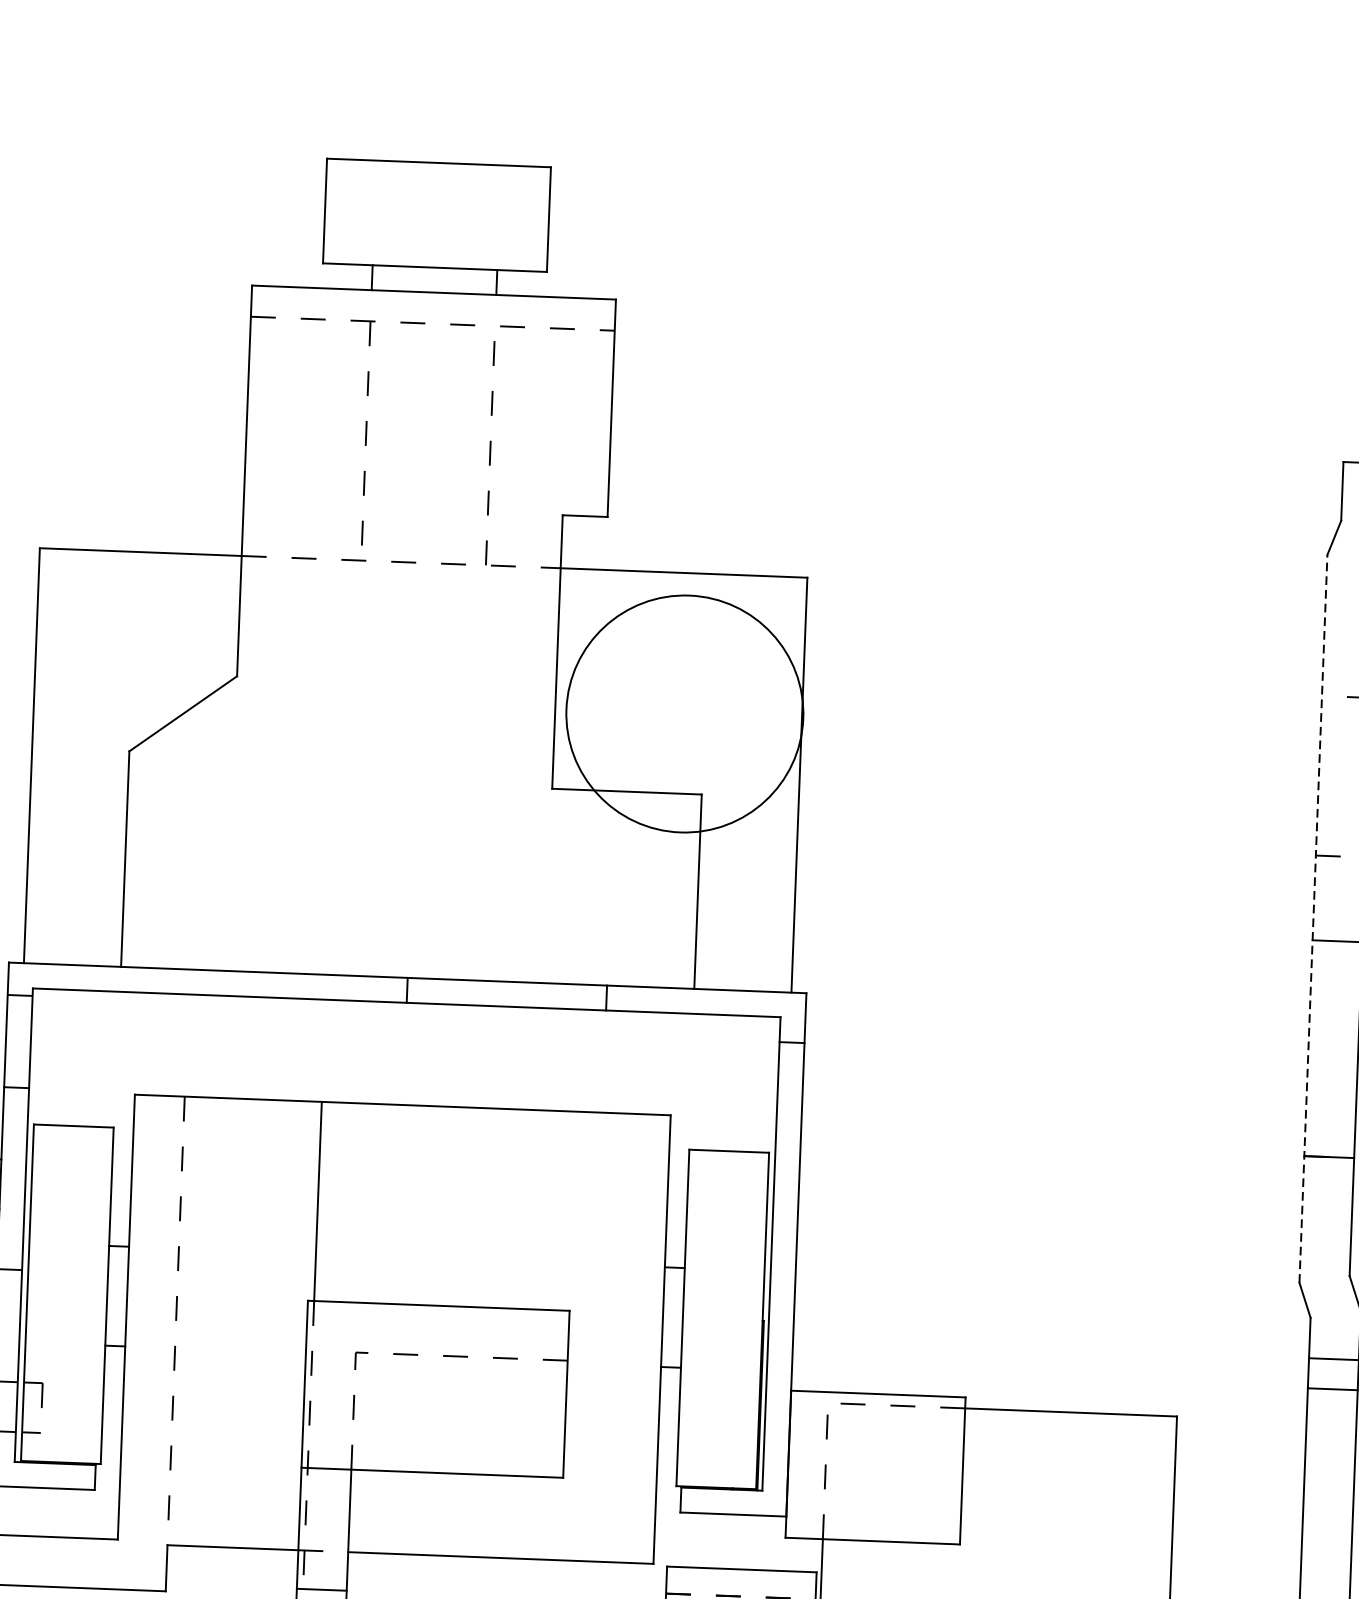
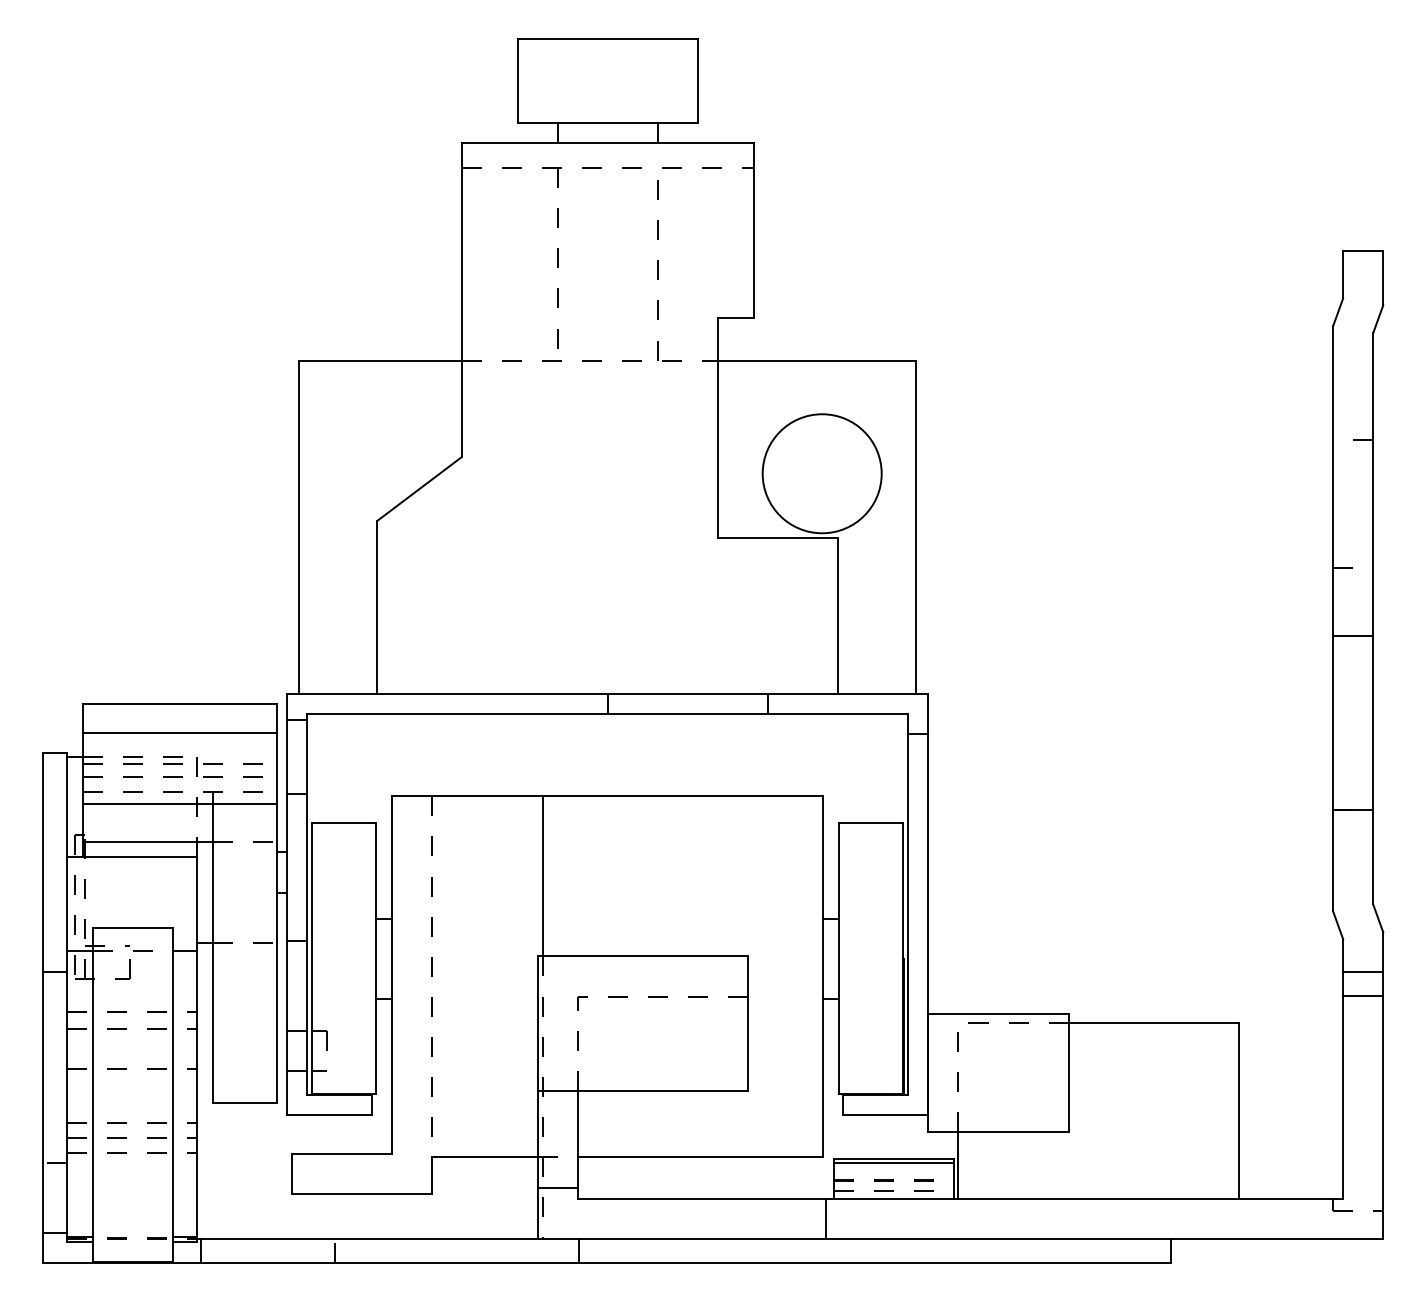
circle: (684, 713) -> (821, 473), size x0.62
line: (1313, 918) -> (1333, 618), dashed -> solid
line: (741, 1574) -> (894, 1162), added

